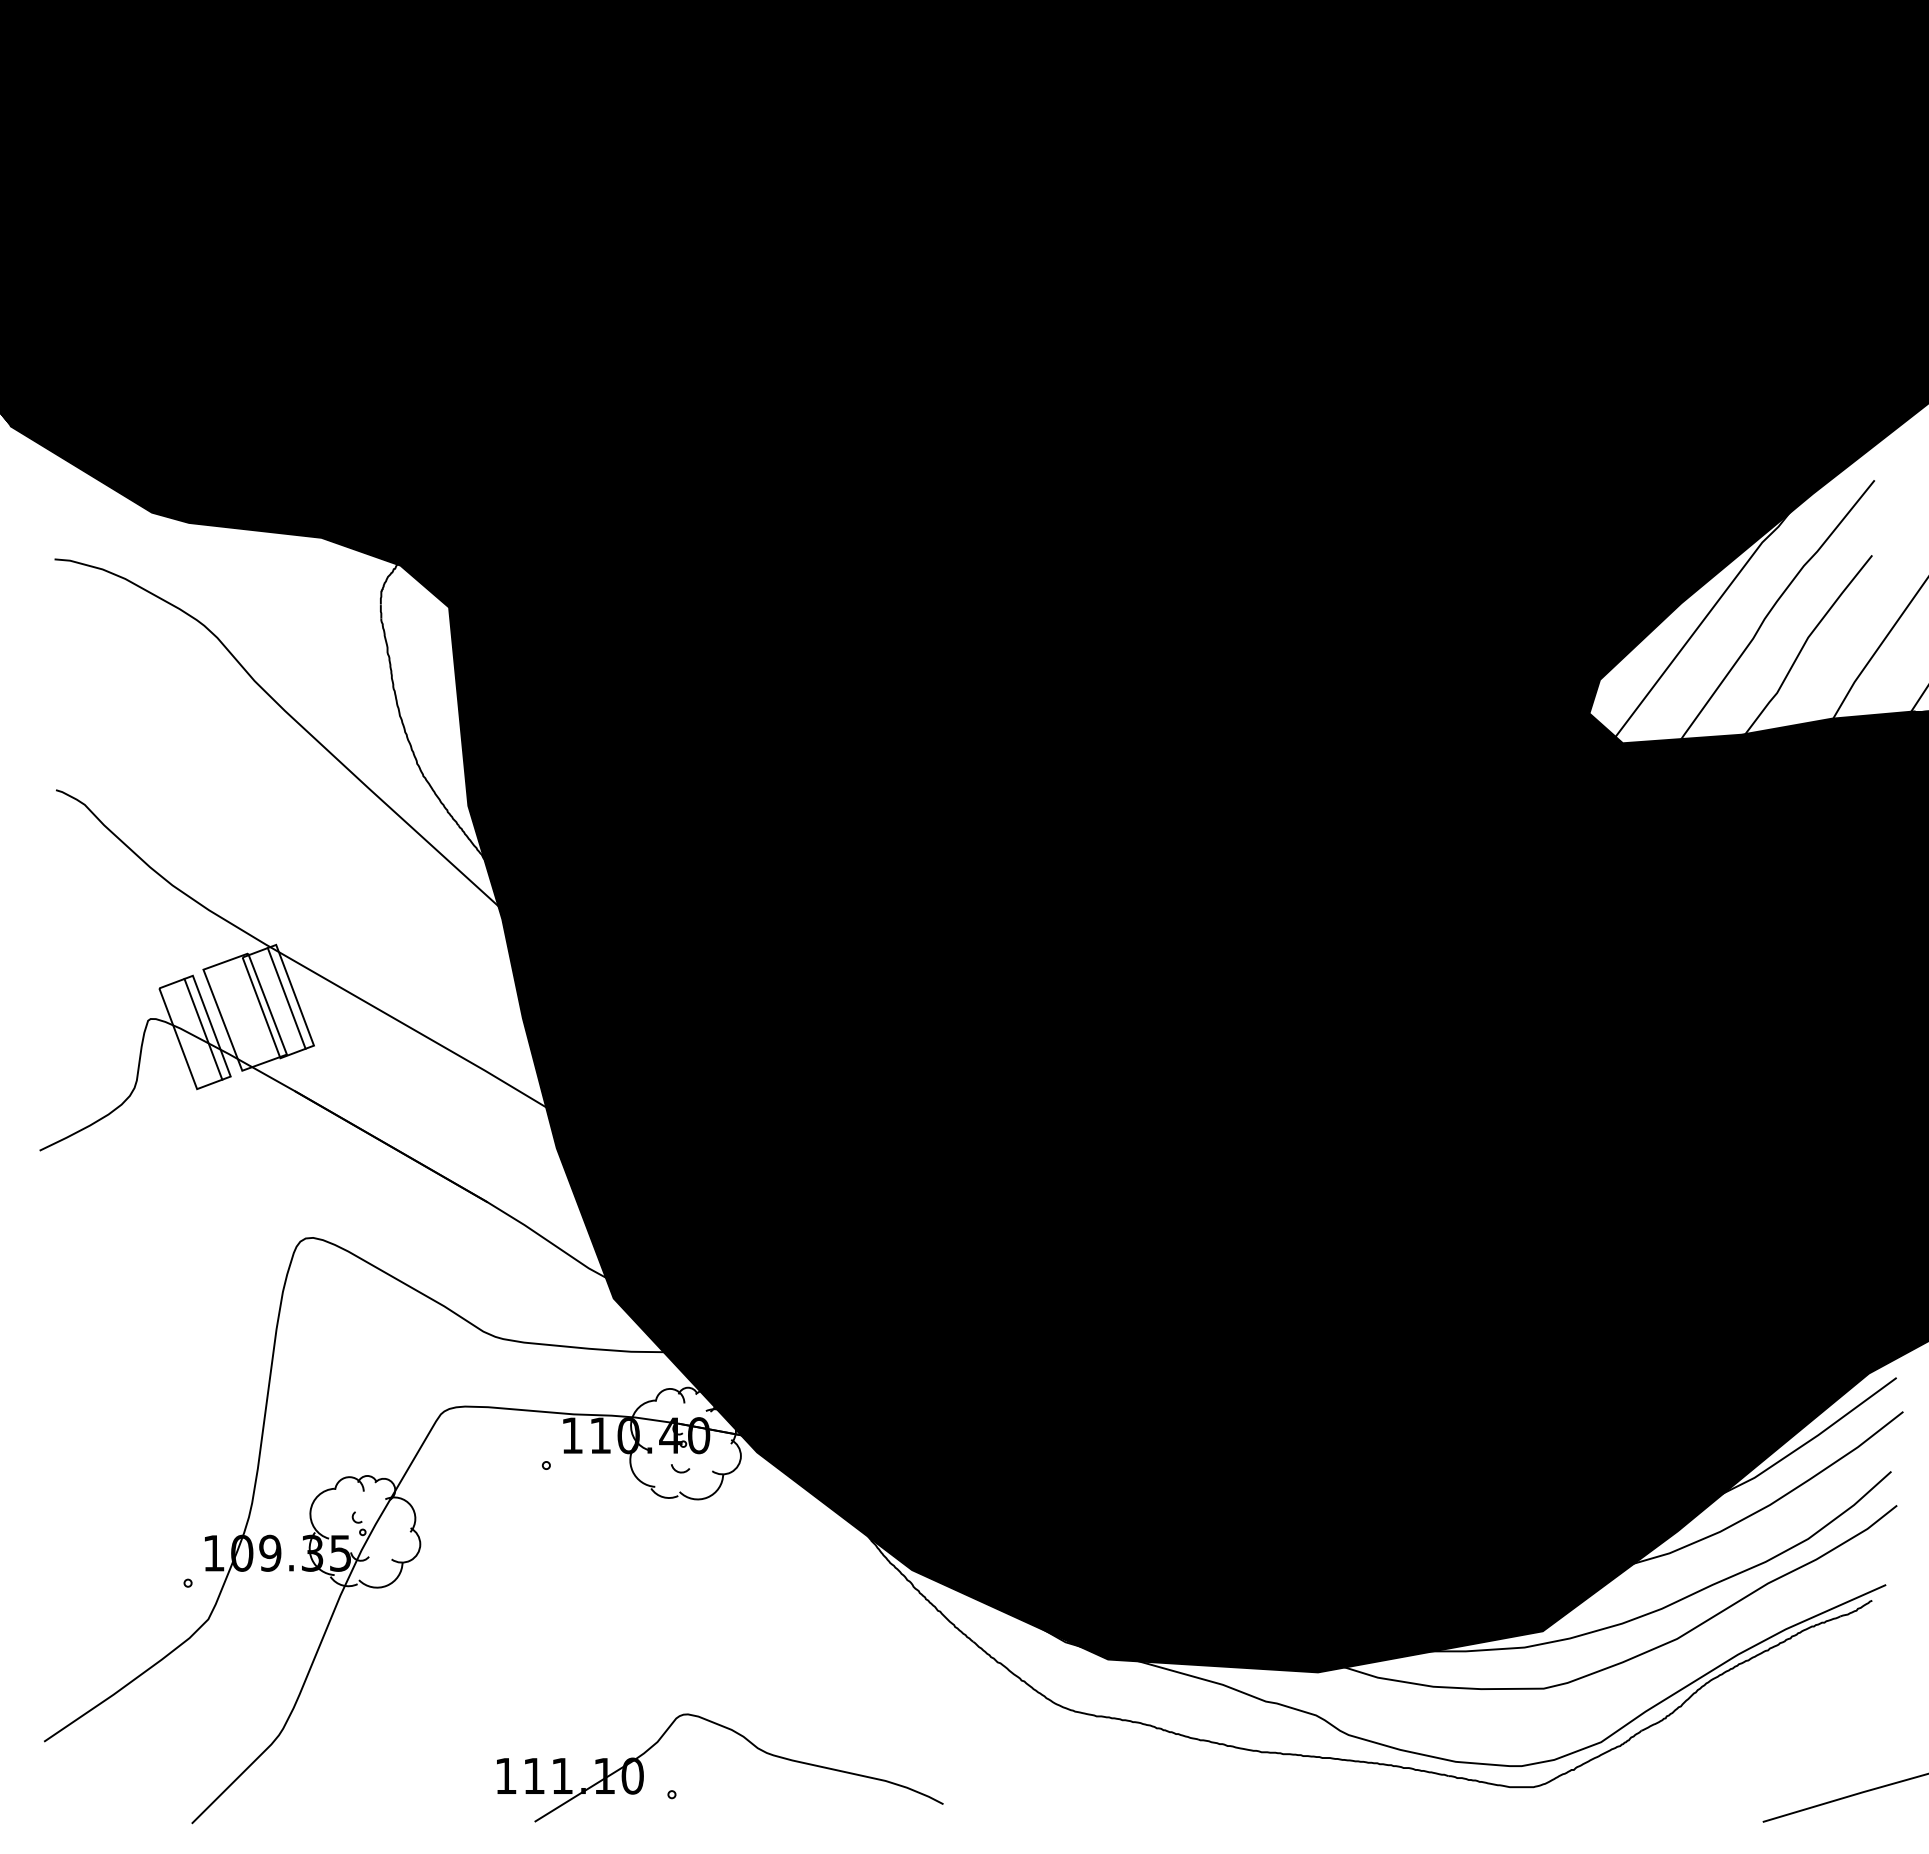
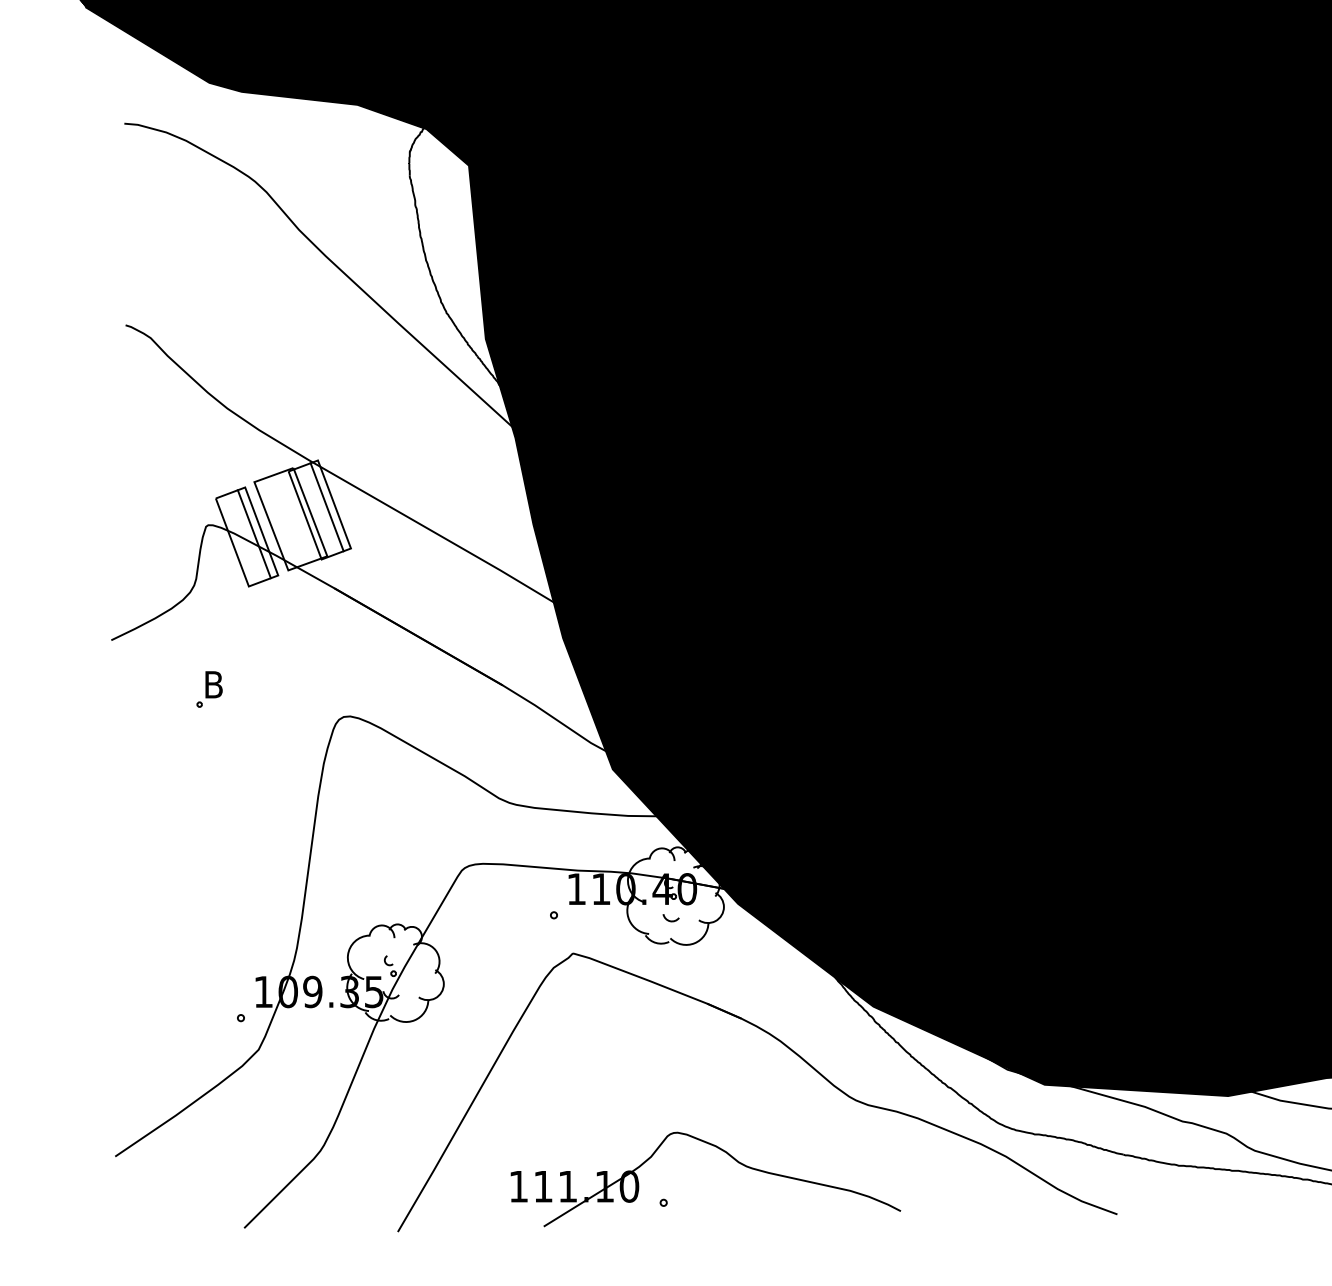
part: (152, 1206) -> (209, 689), added
part: (818, 1621) -> (791, 1051), added

